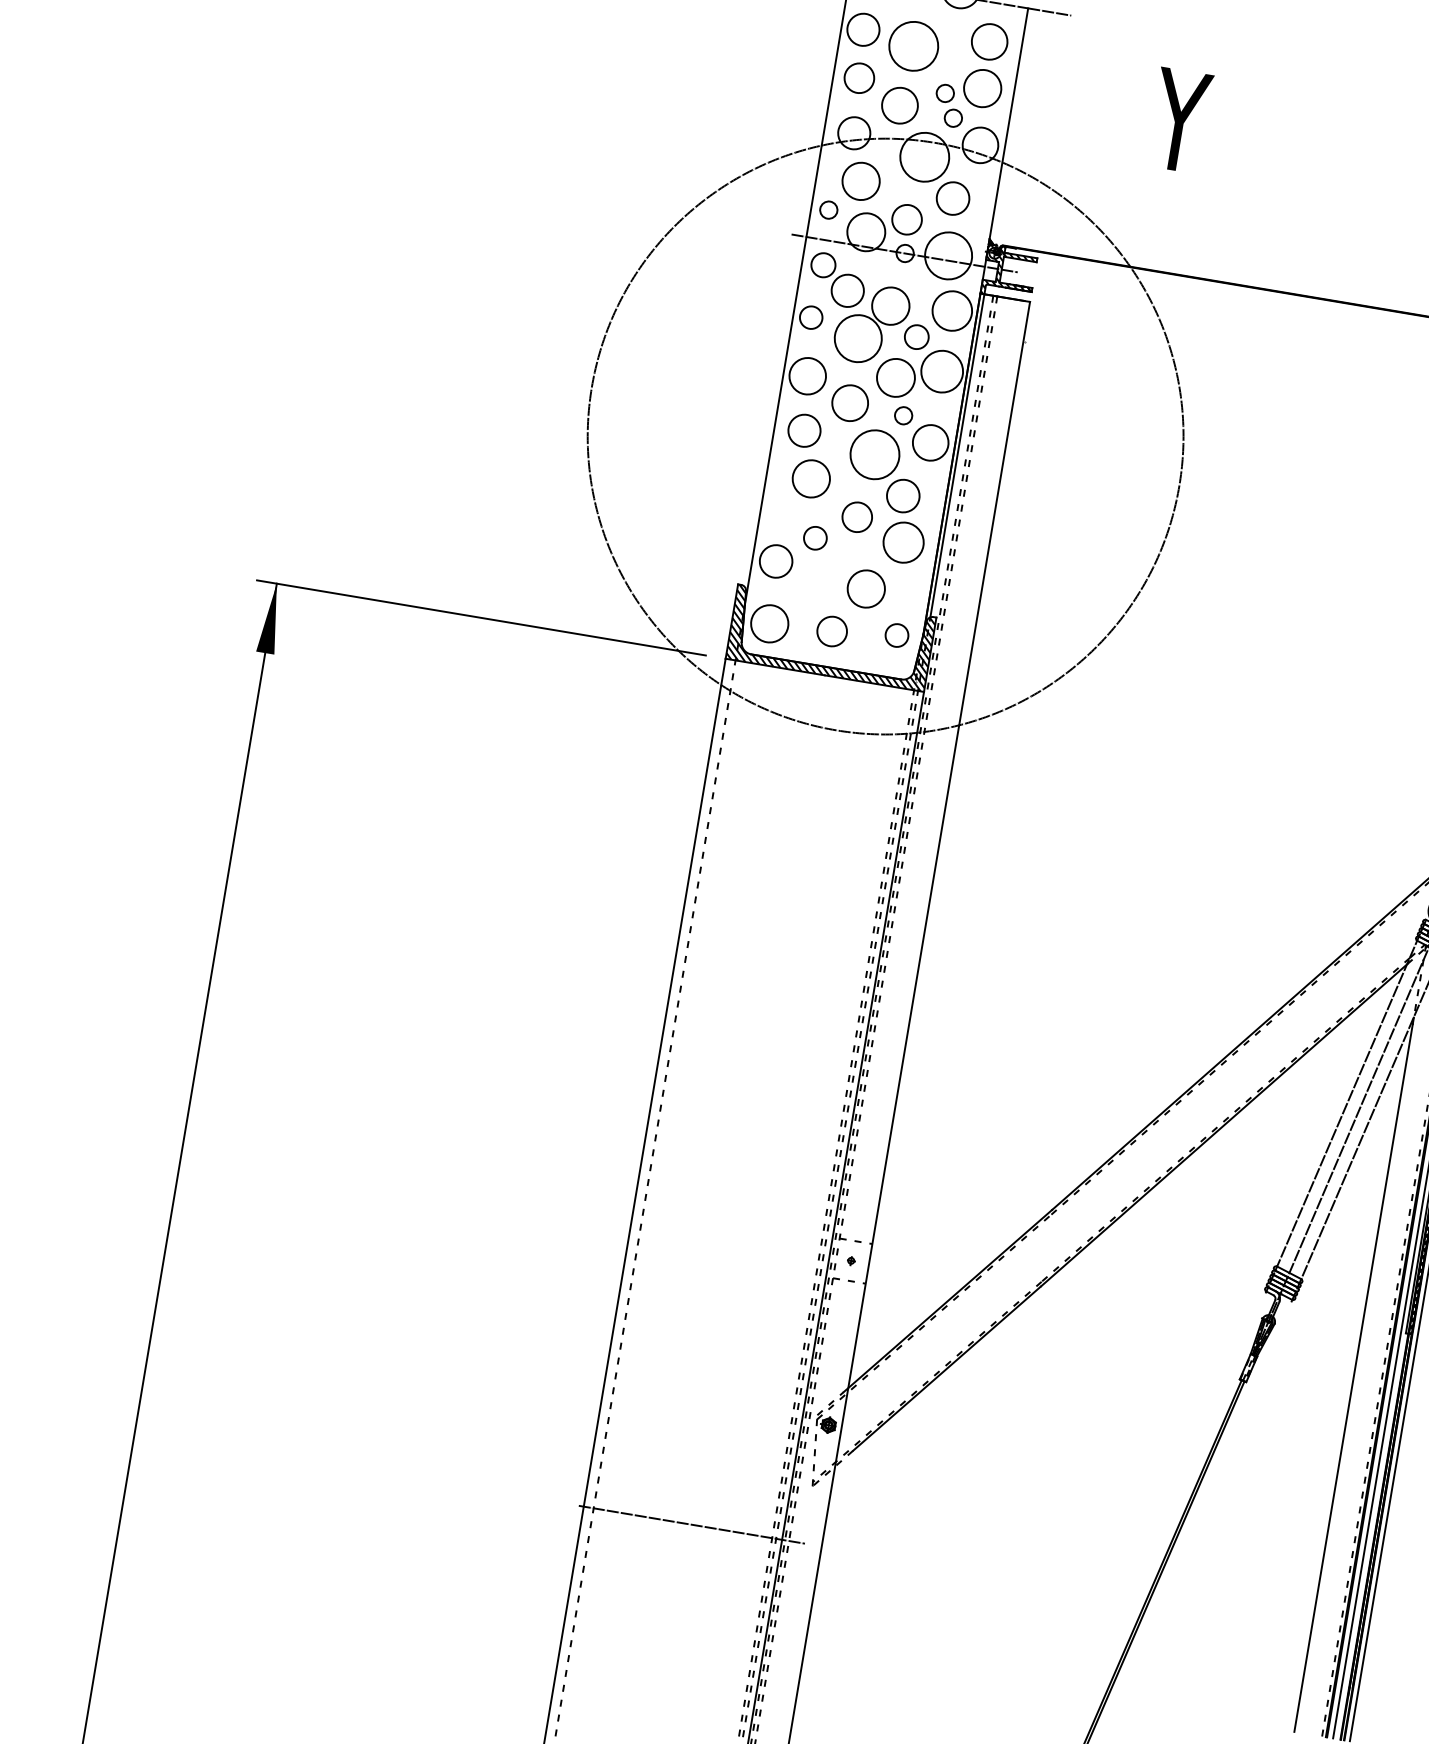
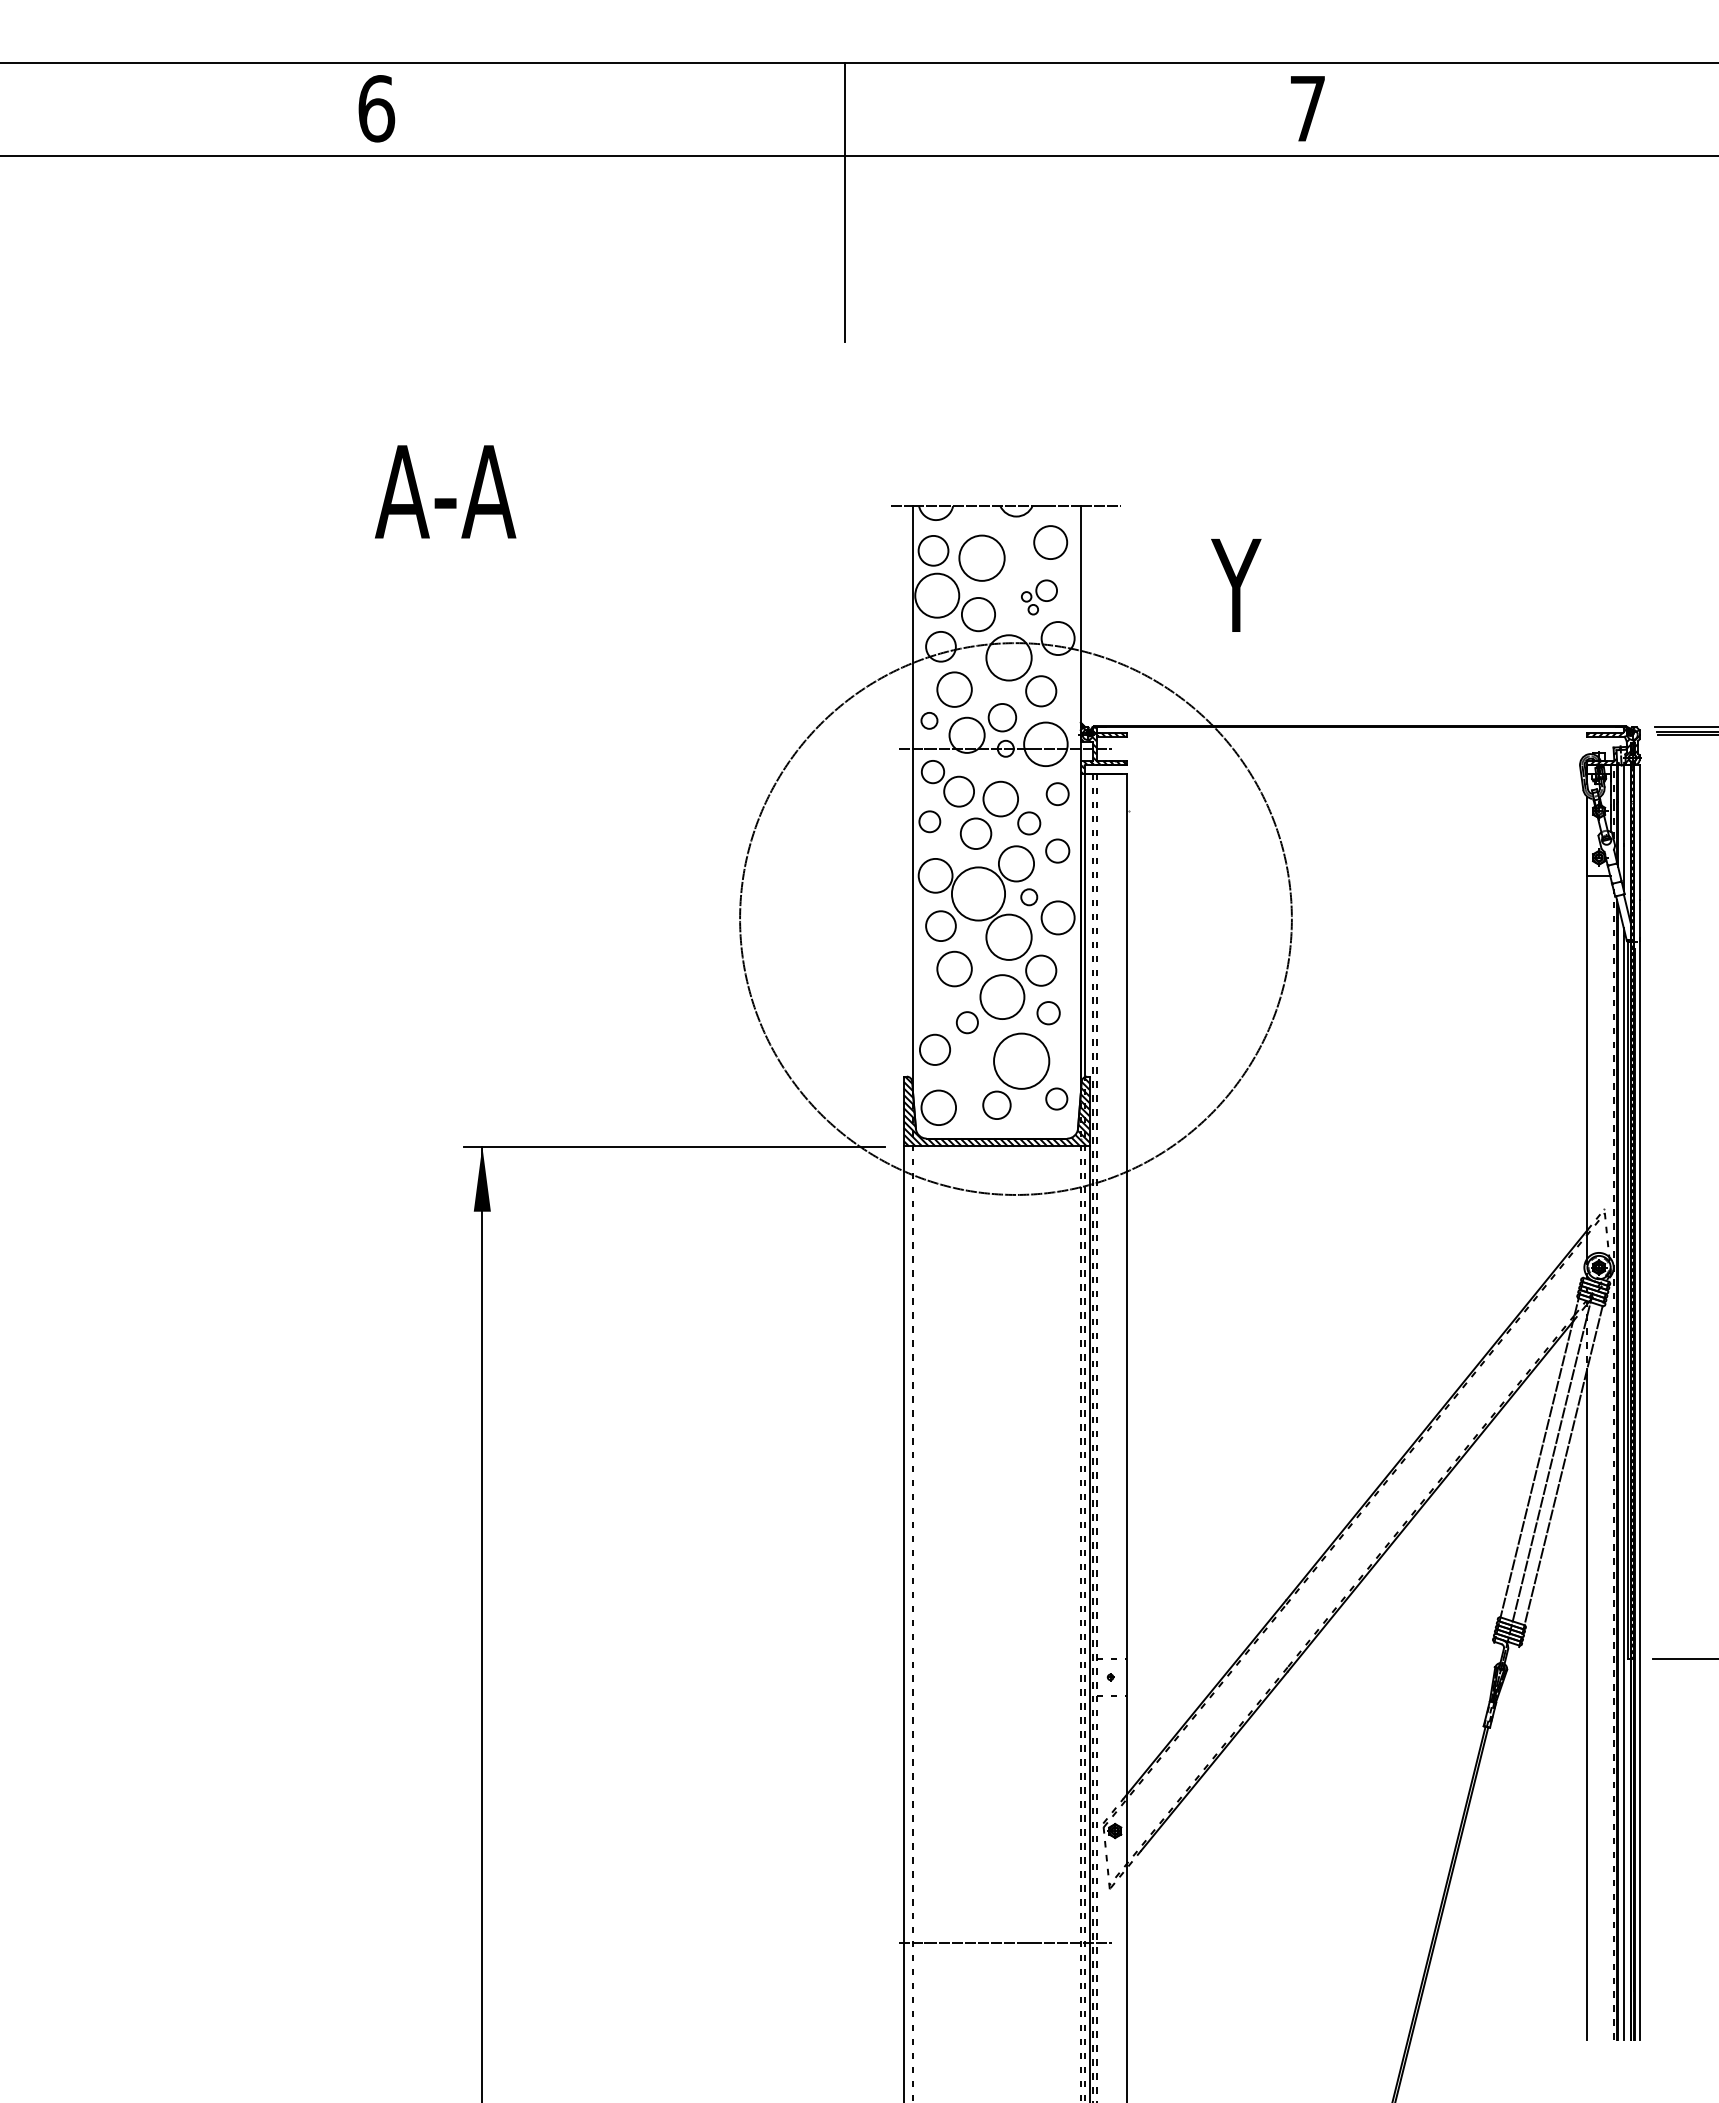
circle: (858, 77) -> (936, 595), size x1.6
part: (967, 98) -> (1039, 597), size x0.6
circle: (952, 310) -> (1057, 793), size x0.6
circle: (857, 338) -> (975, 833), size x0.7
circle: (942, 370) -> (1057, 850), size x0.6
circle: (850, 402) -> (978, 893), size x1.6
circle: (857, 516) -> (1002, 996), size x1.6
circle: (903, 541) -> (1048, 1012), size x0.6
circle: (866, 589) -> (1021, 1061), size x1.6

